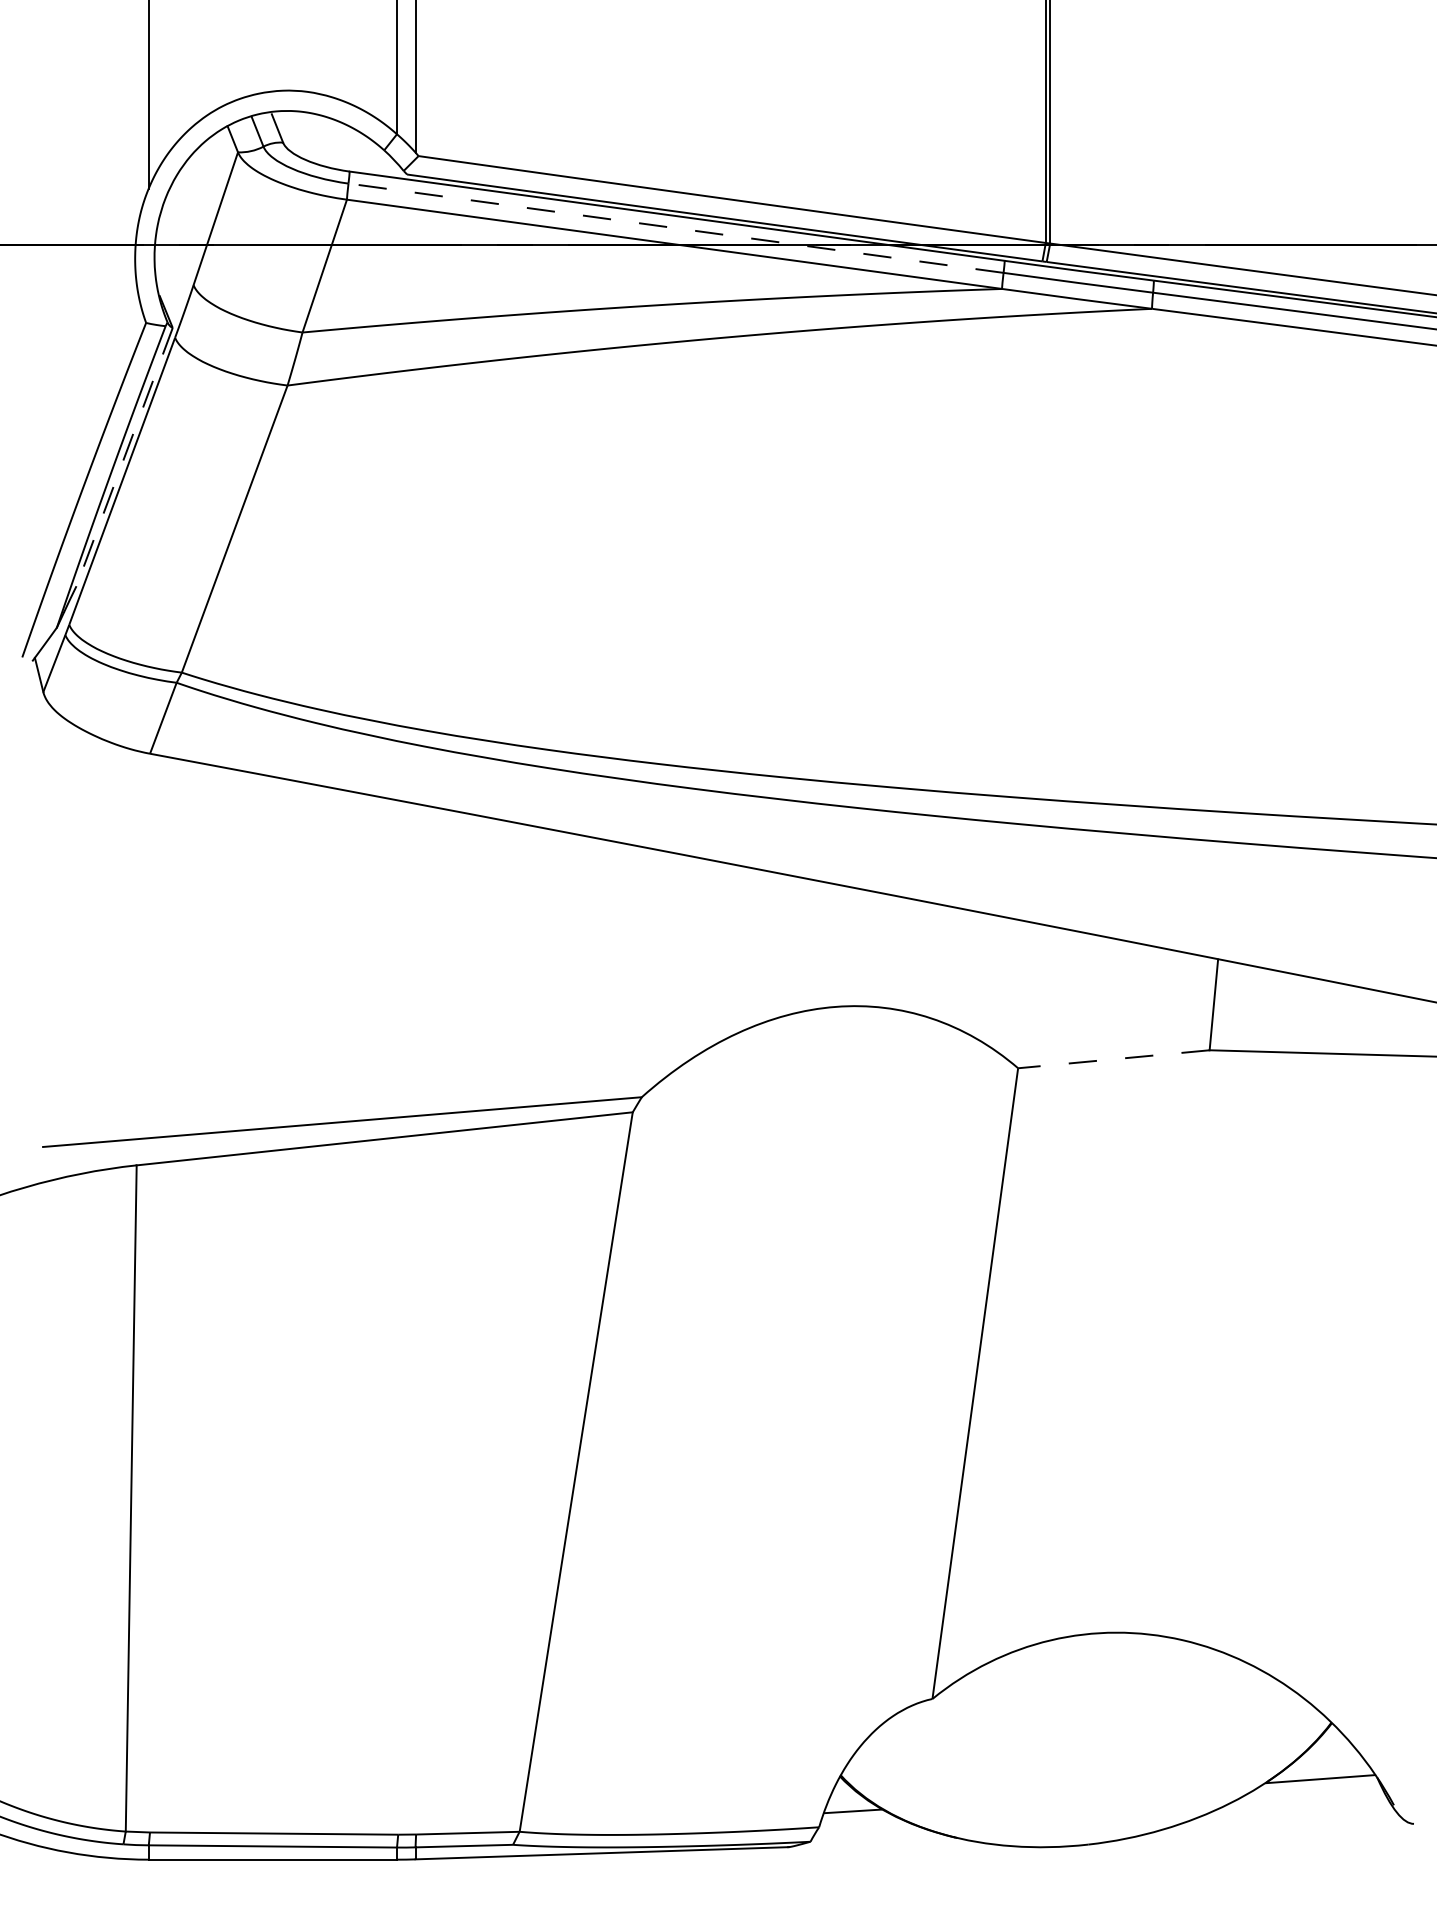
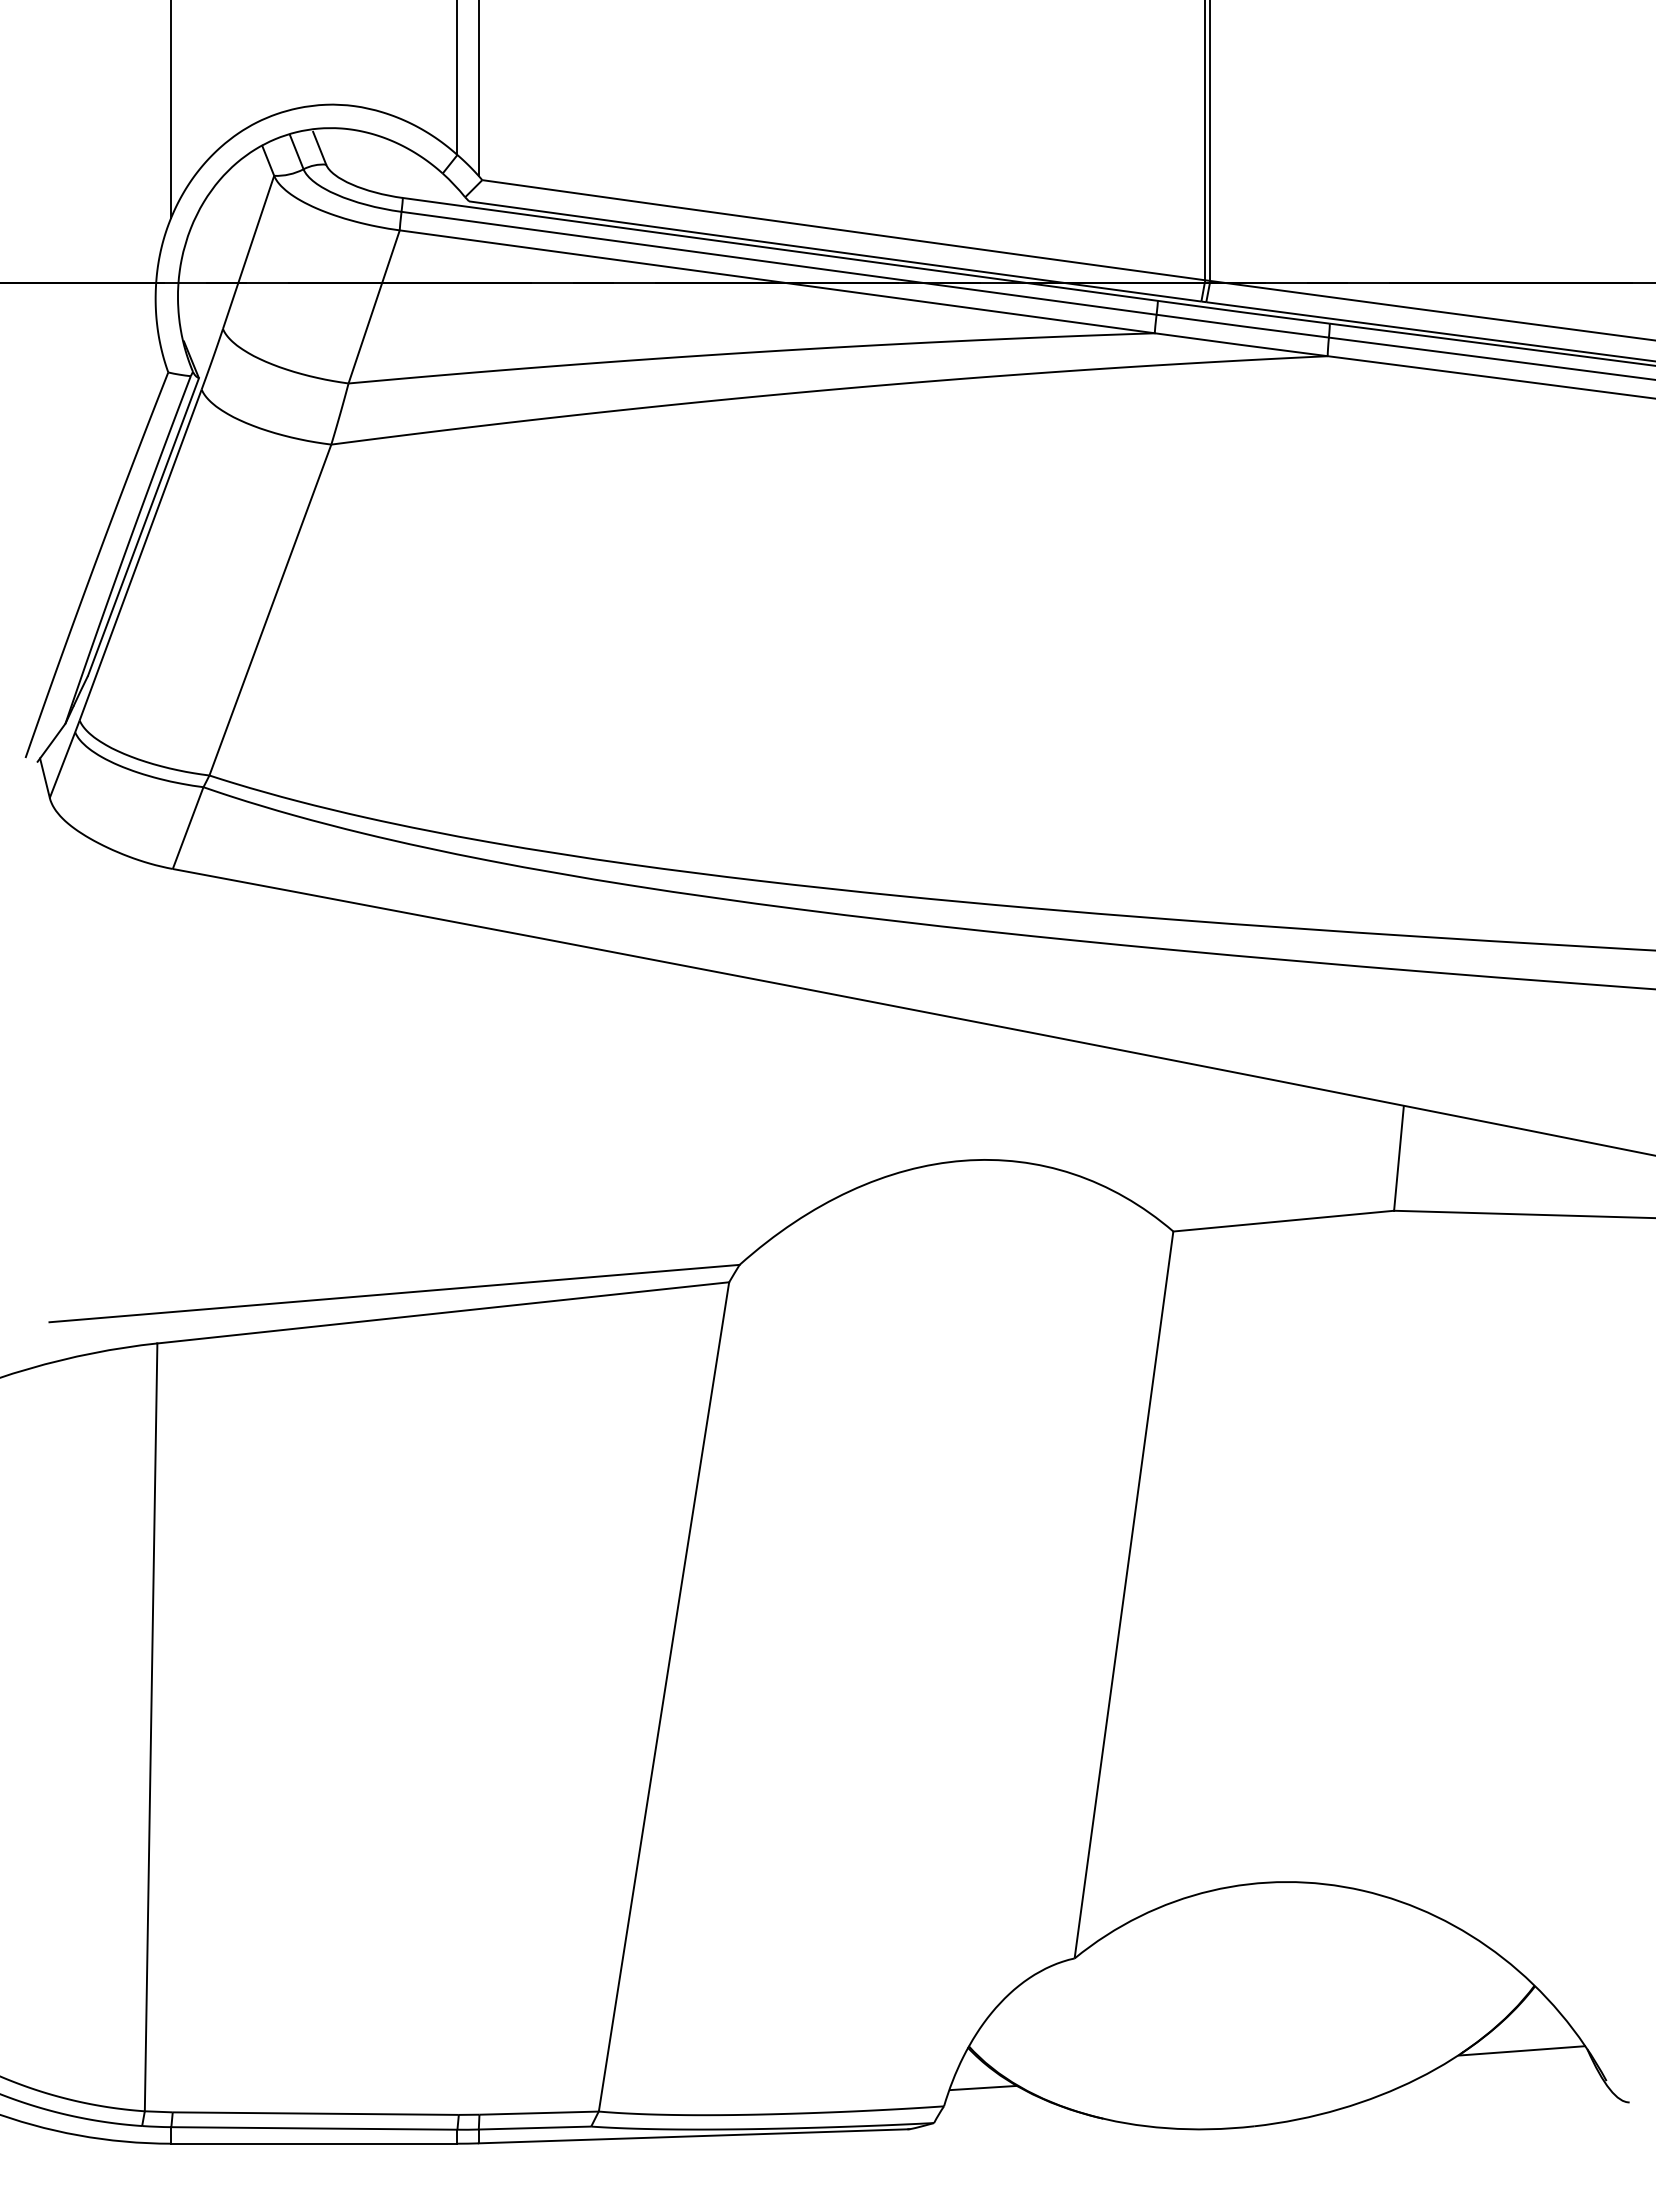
line: (676, 228) -> (779, 263), dashed -> solid
line: (124, 457) -> (143, 527), dashed -> solid
line: (1113, 1059) -> (1283, 1221), dashed -> solid

